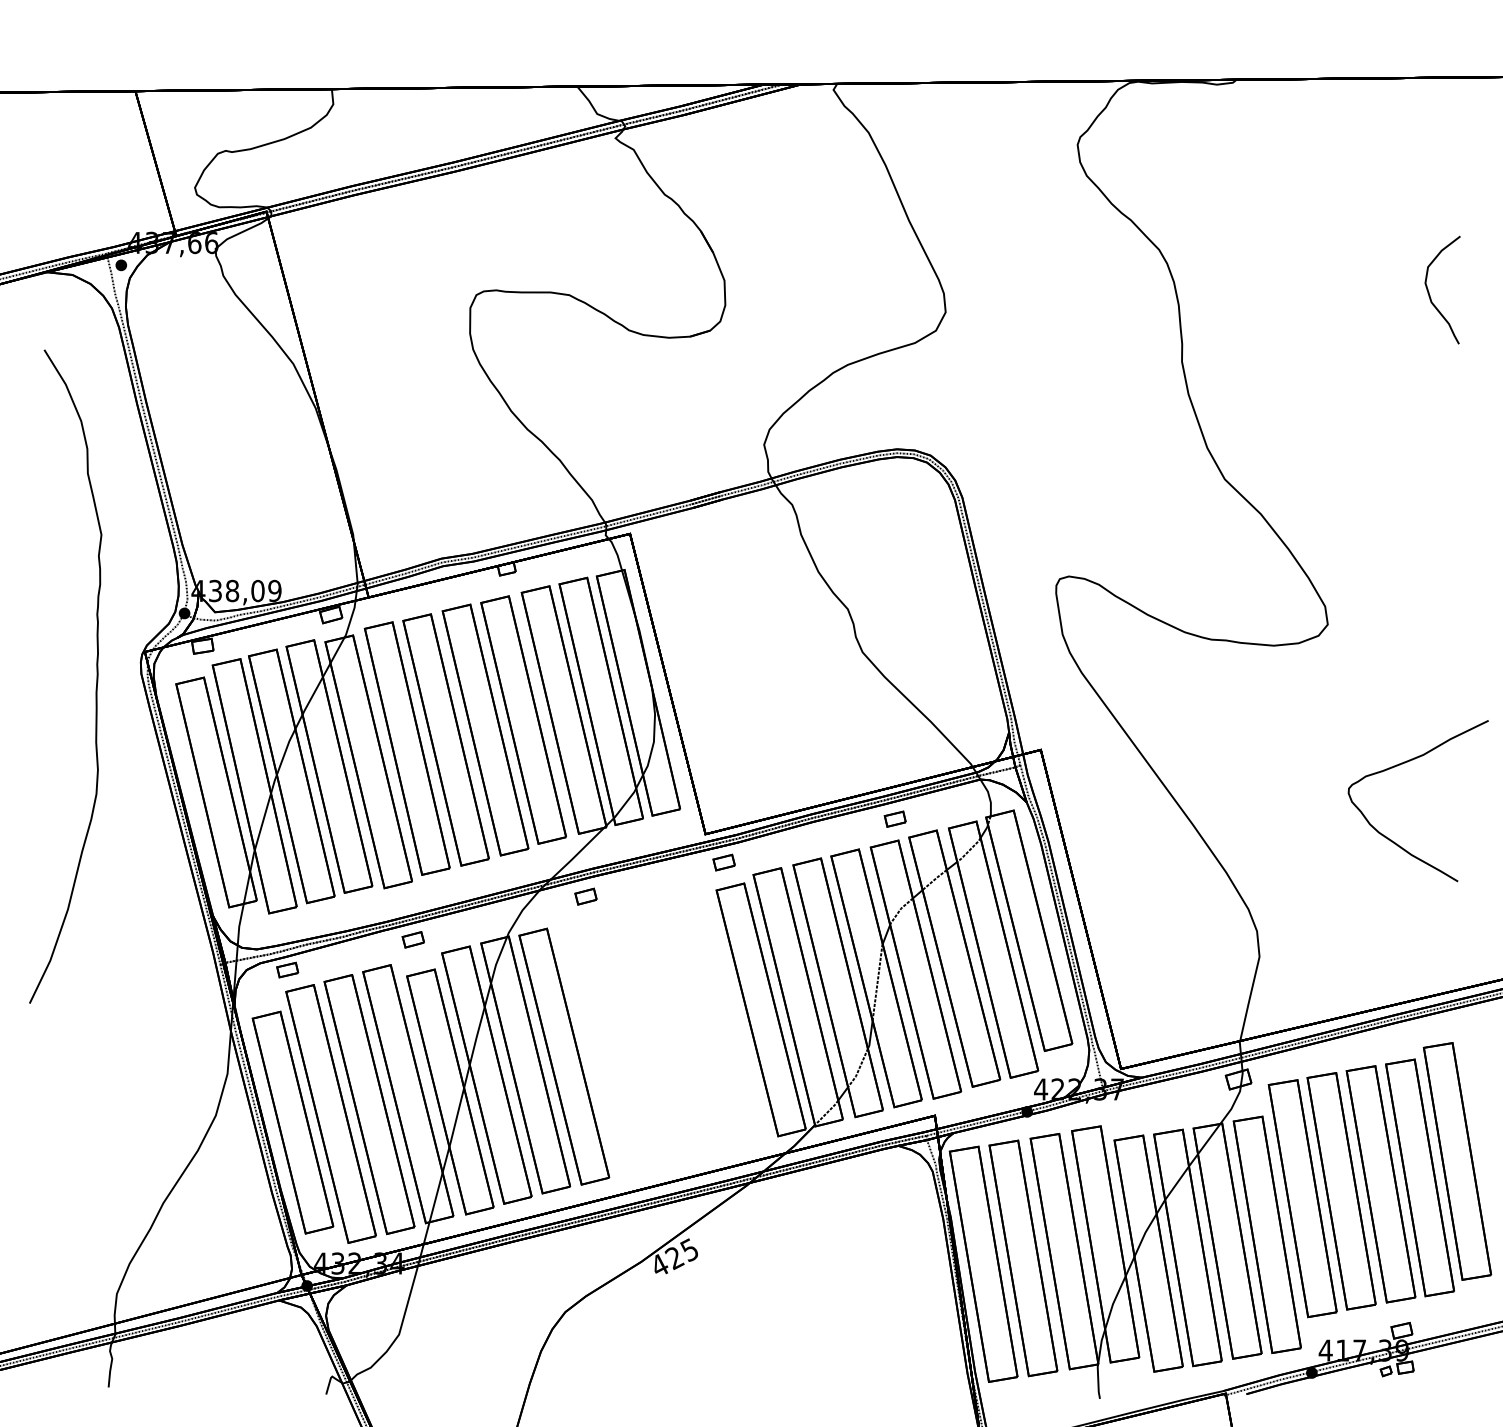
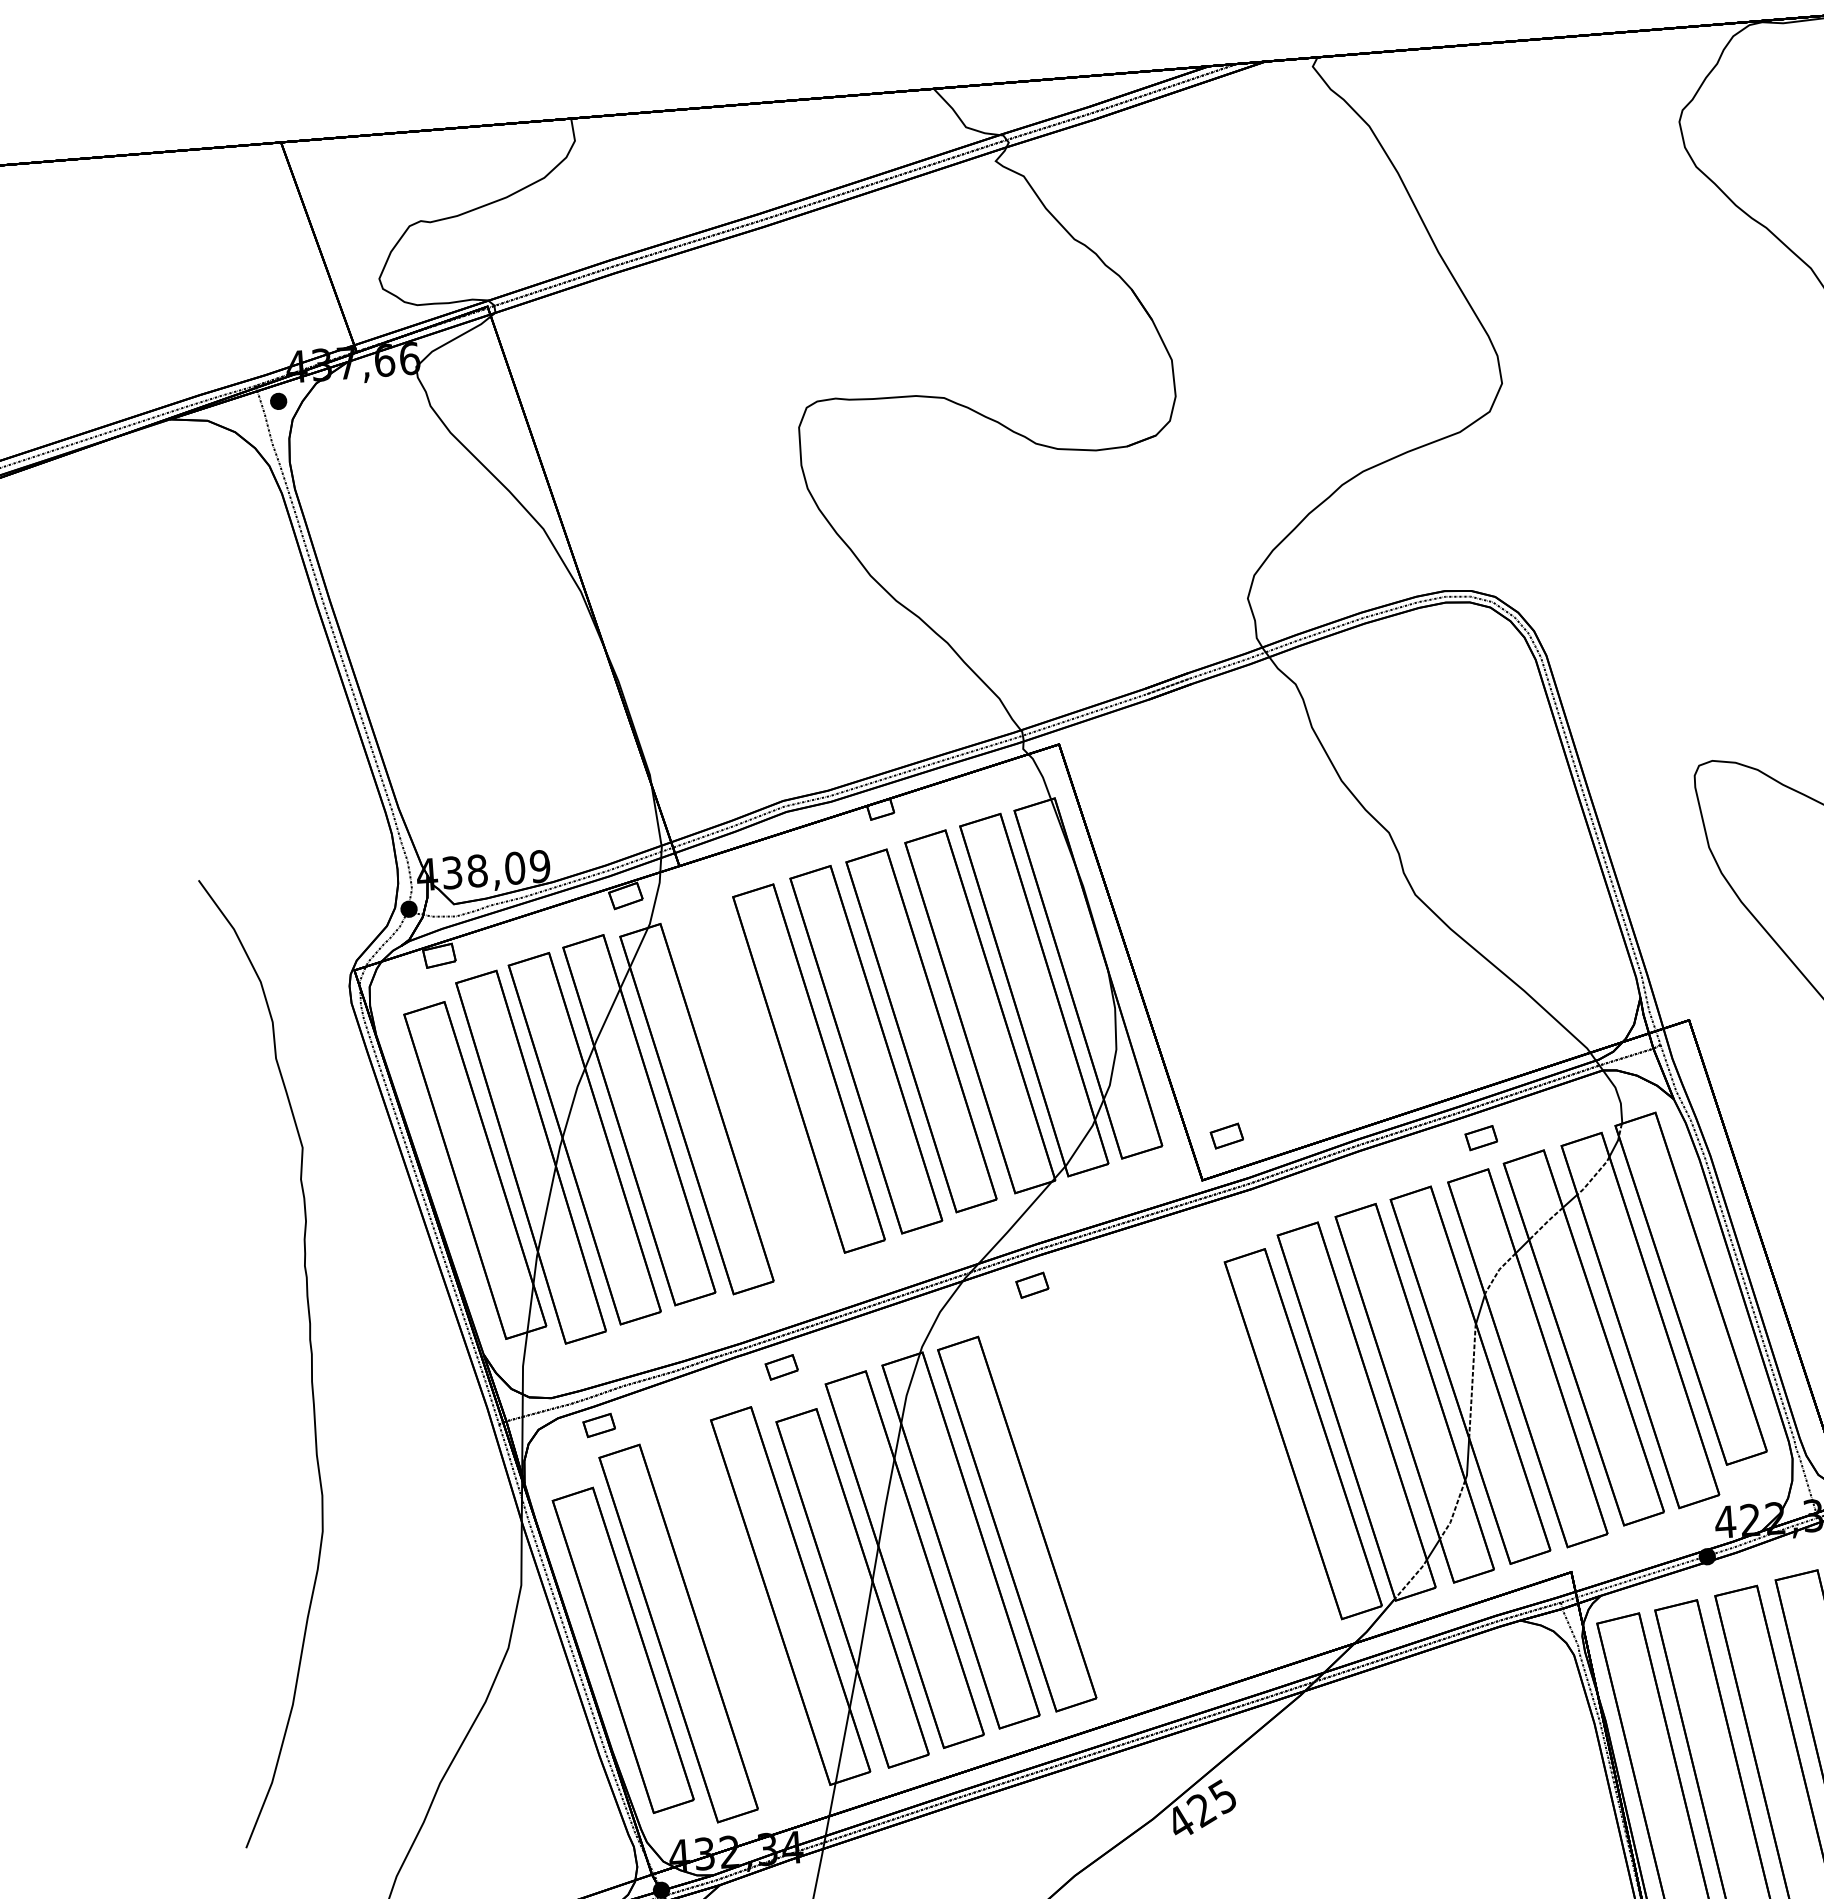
curve: (96, 676) -> (310, 1357), moved
part: (406, 748) -> (751, 1085), removed
part: (723, 862) -> (1225, 1135), moved
part: (369, 1104) -> (734, 1615), removed

